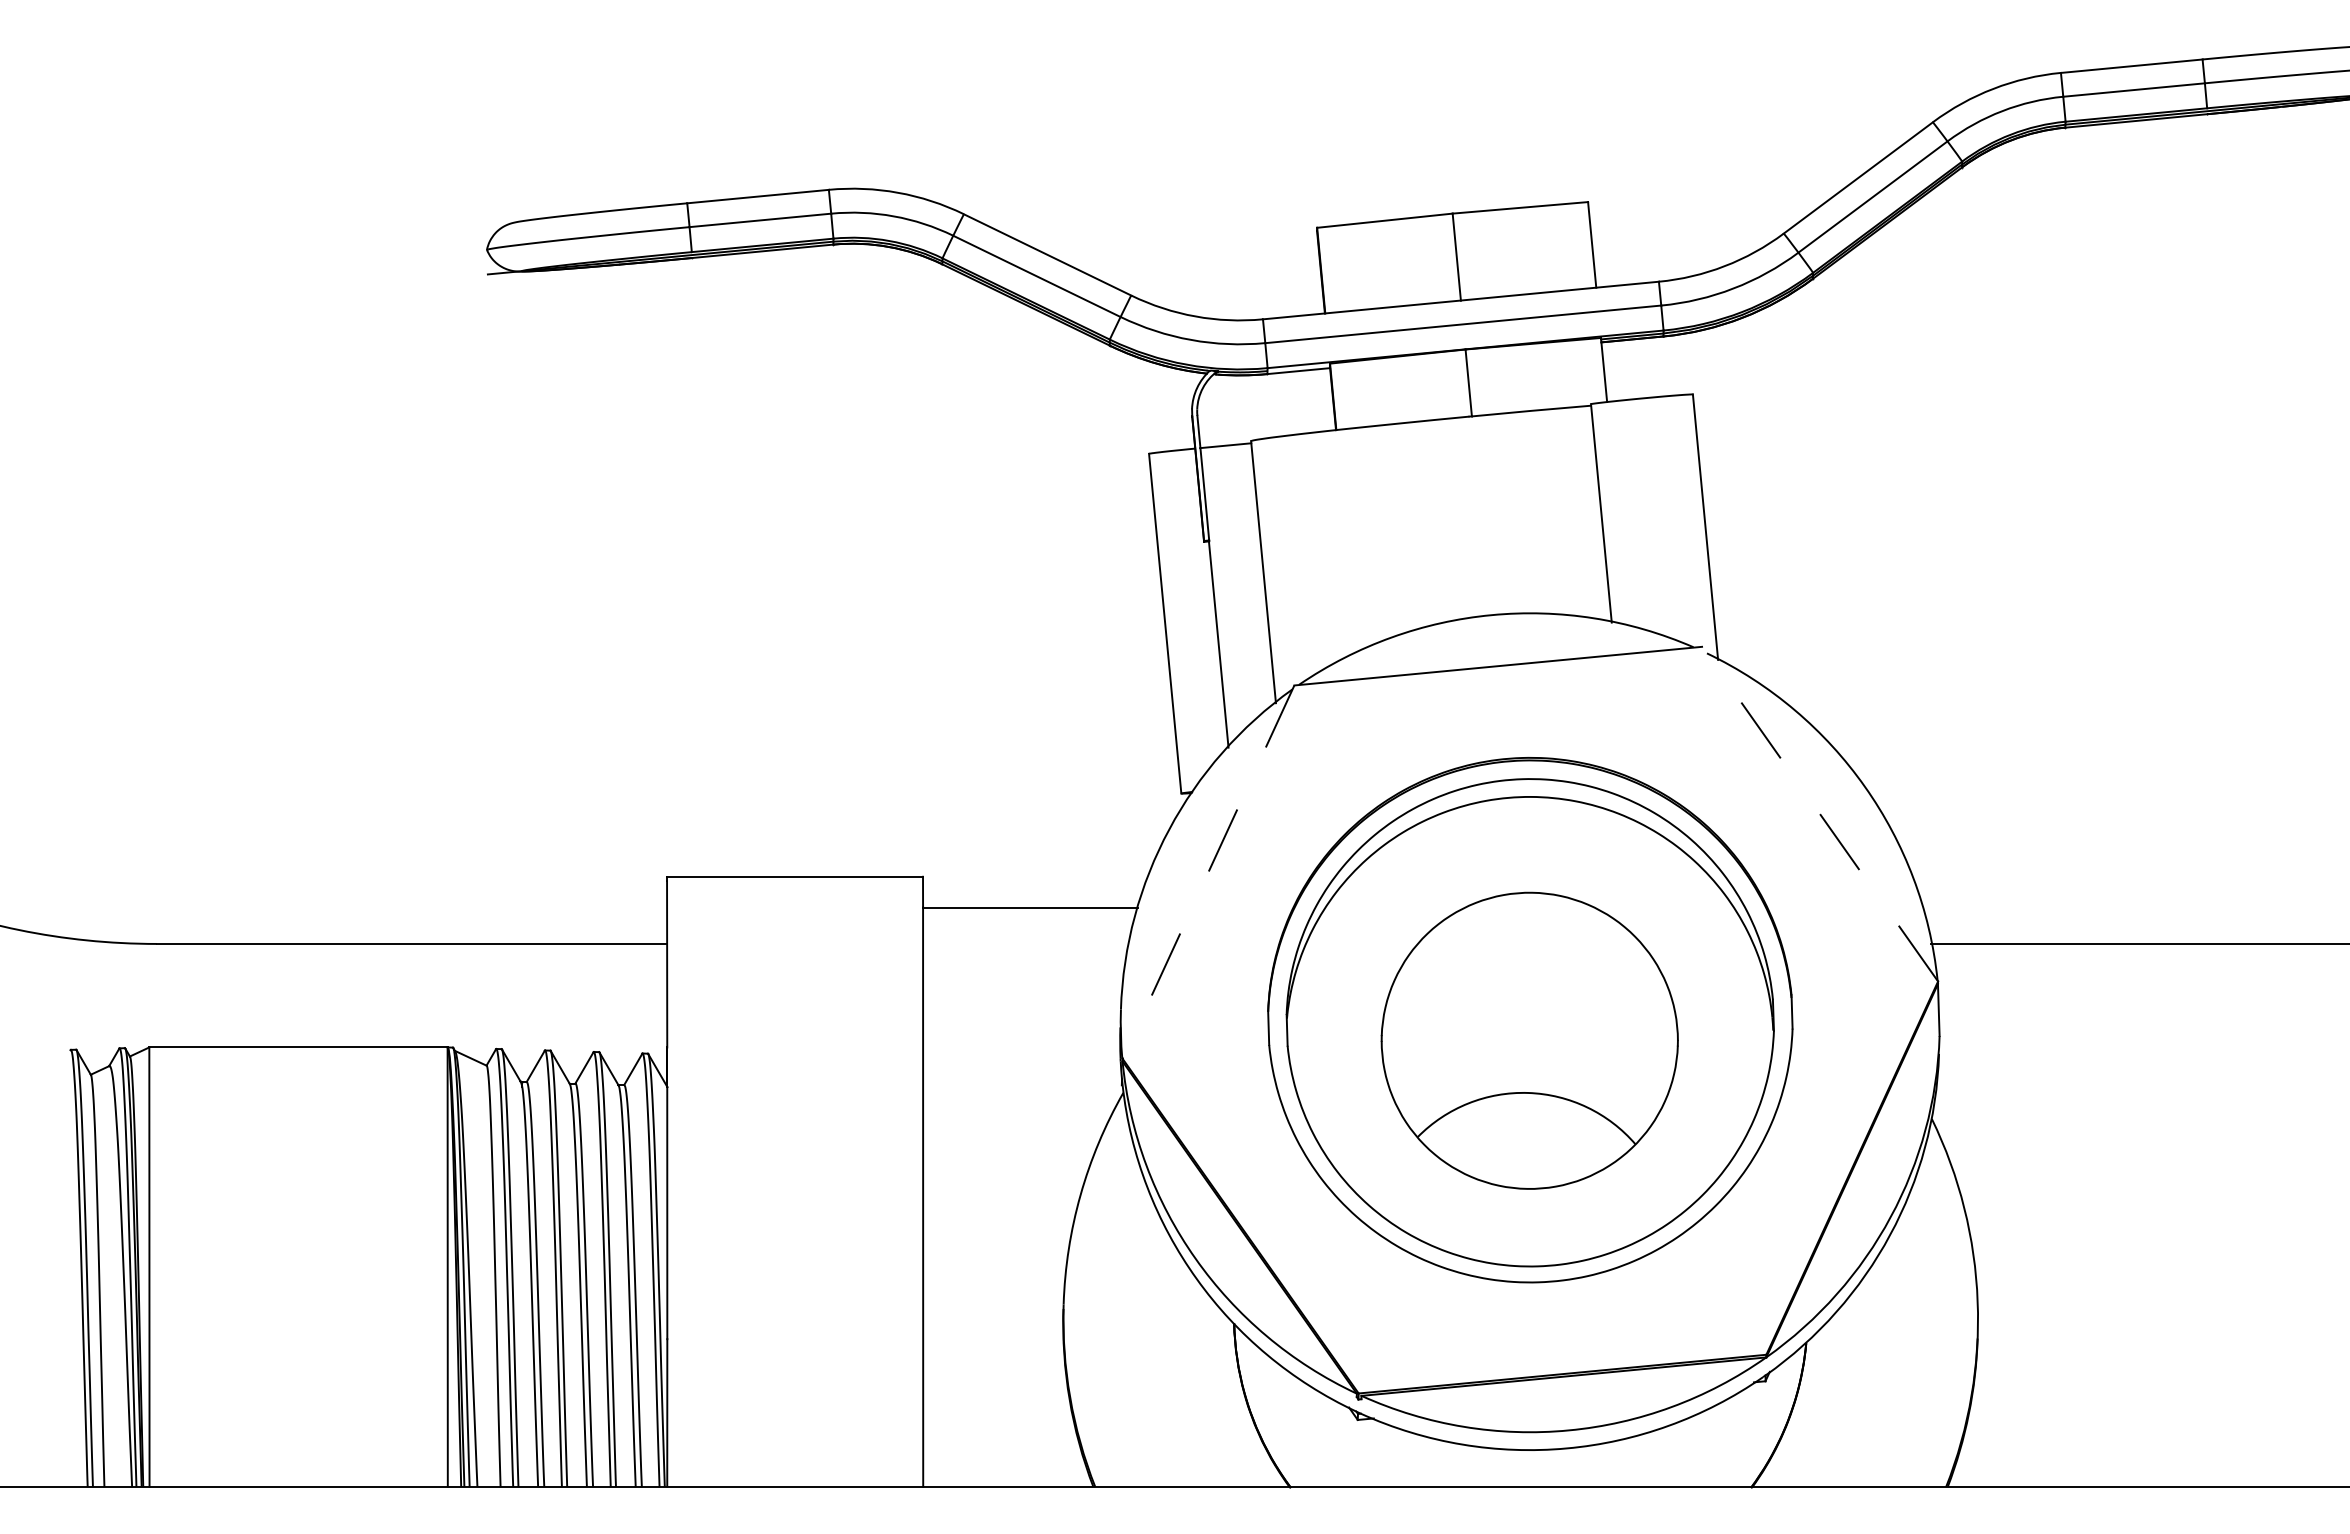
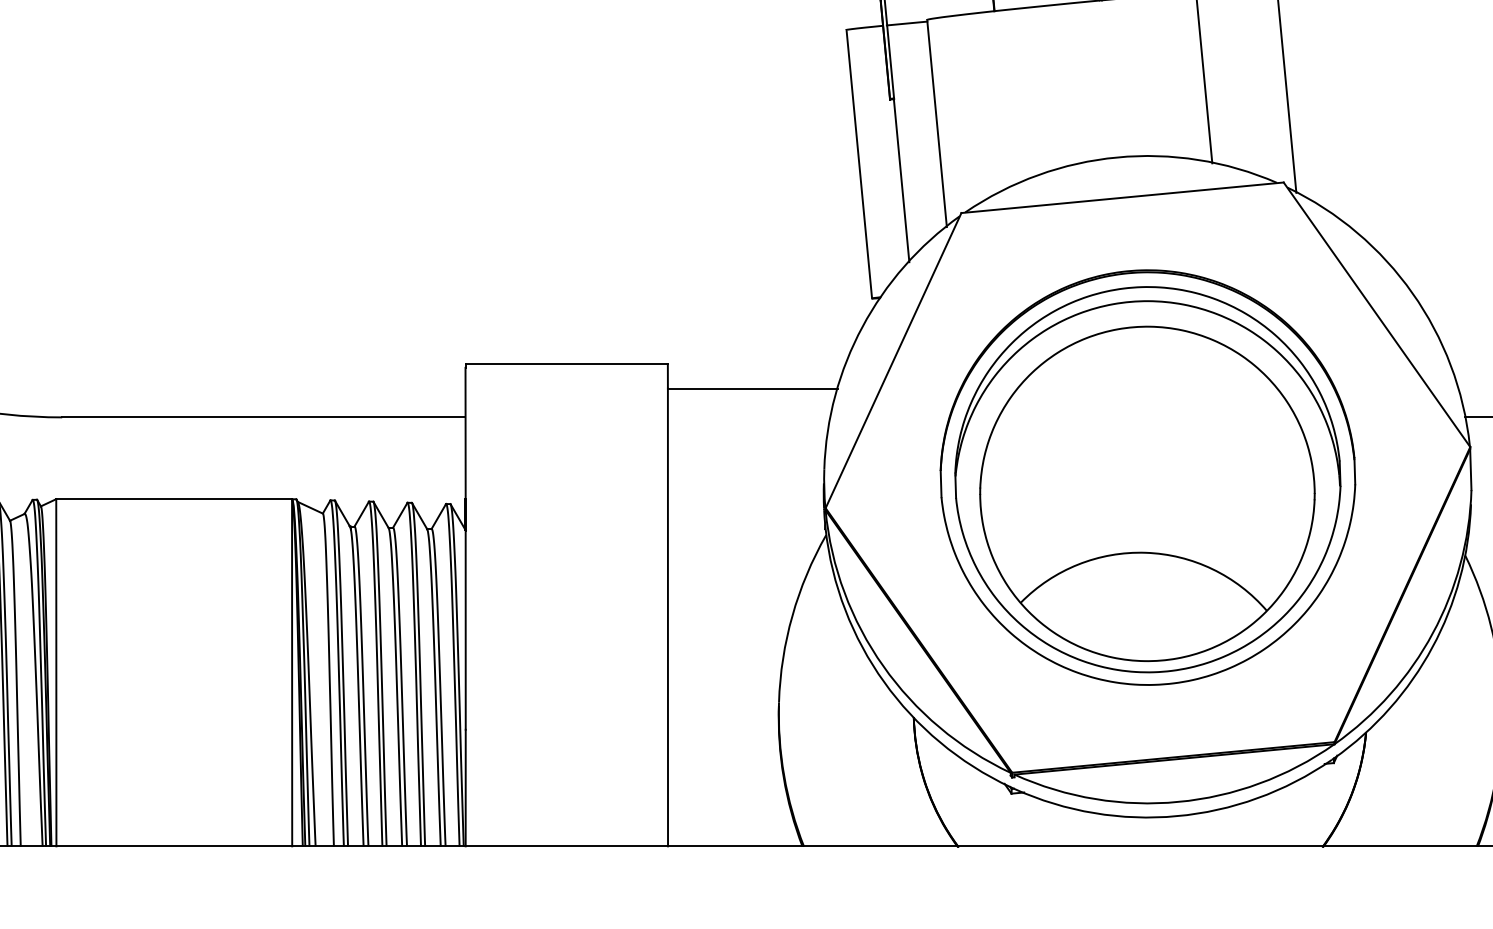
line: (1820, 814) -> (1377, 315), dashed -> solid
line: (1208, 872) -> (893, 360), dashed -> solid
part: (1529, 1040) -> (1147, 493), size x1.43

